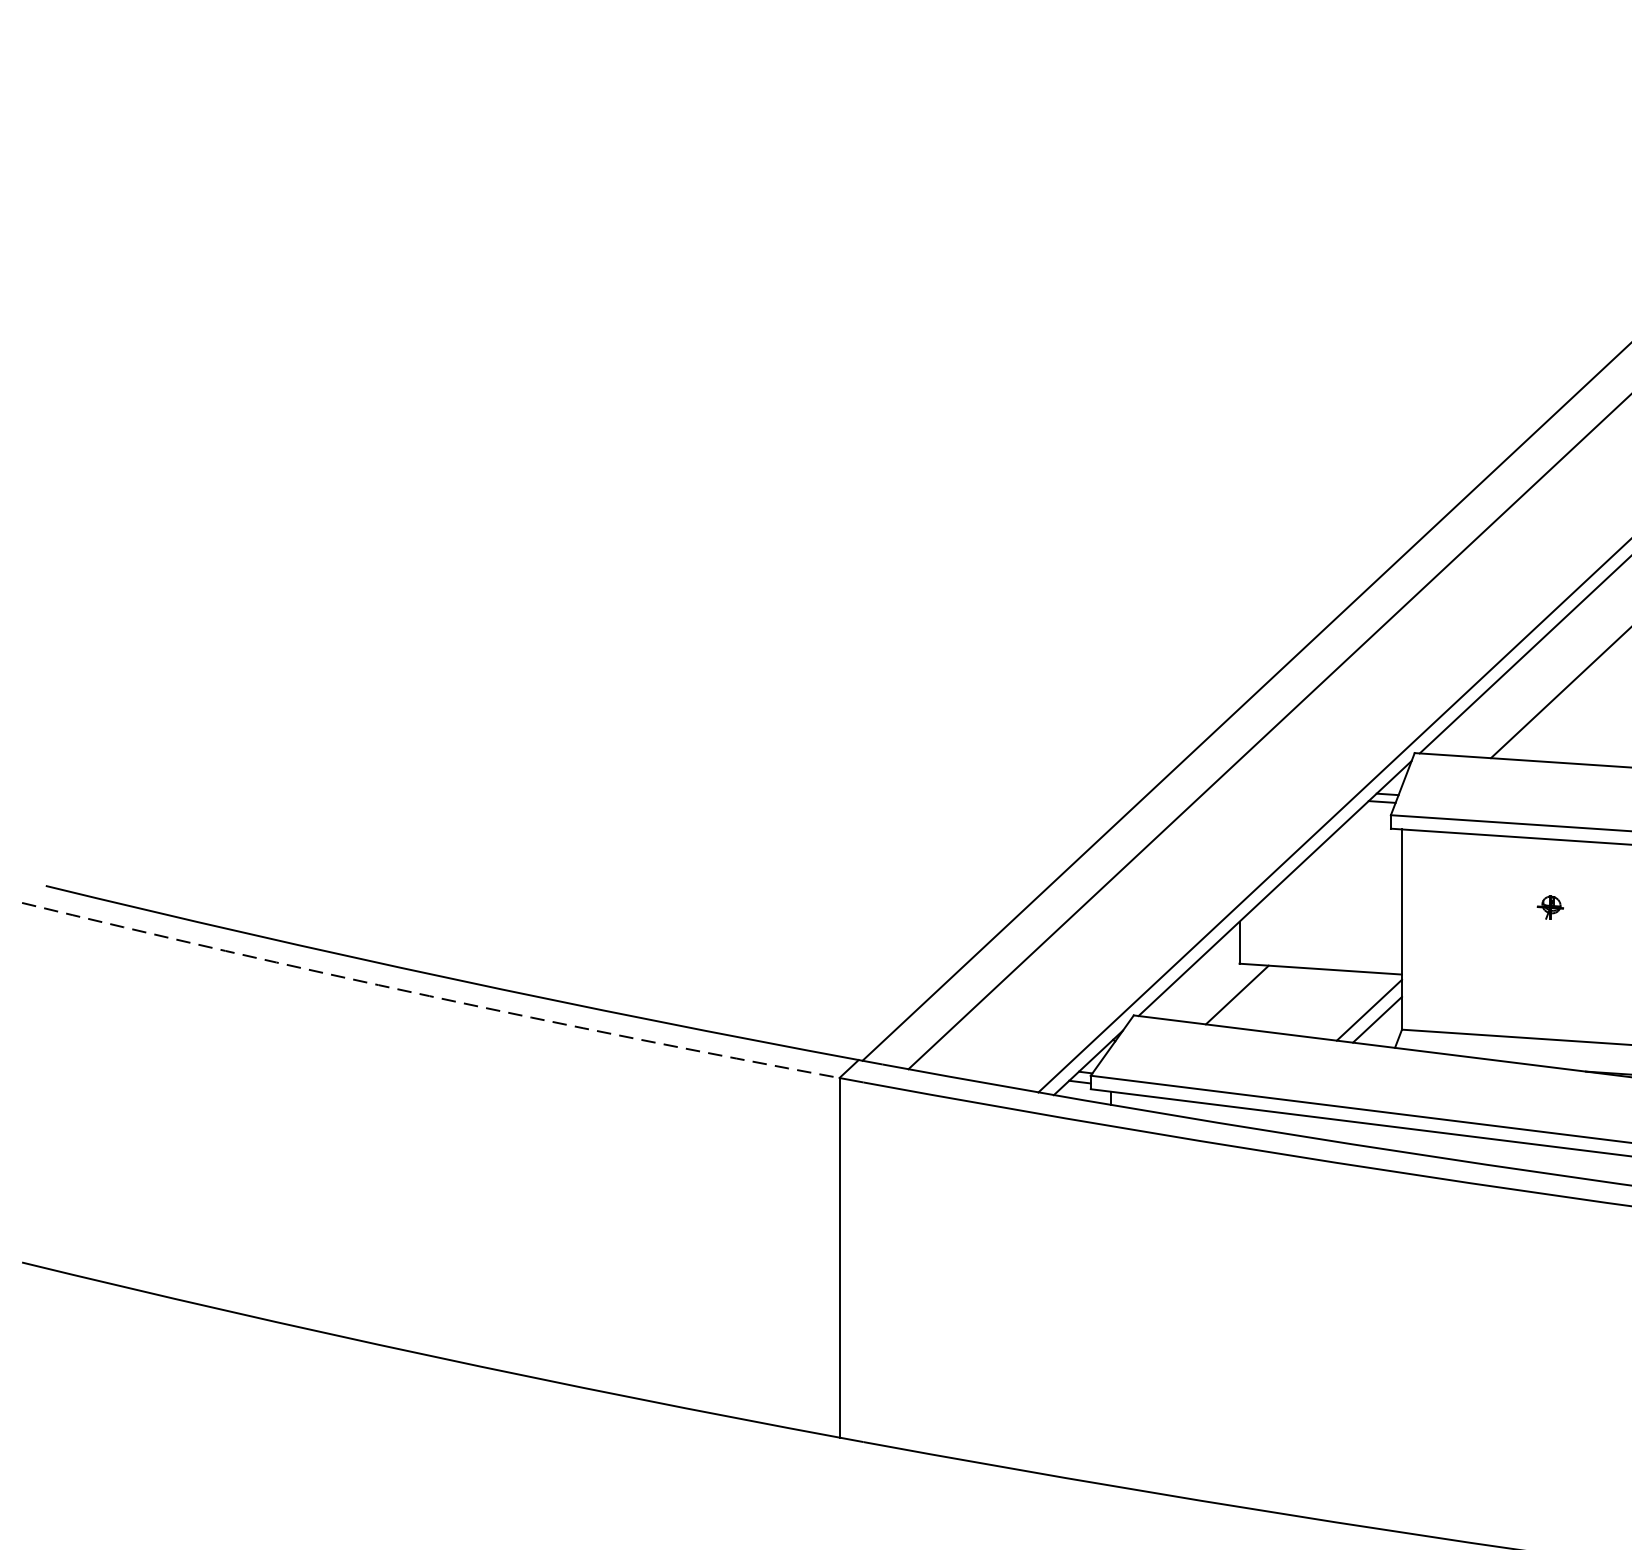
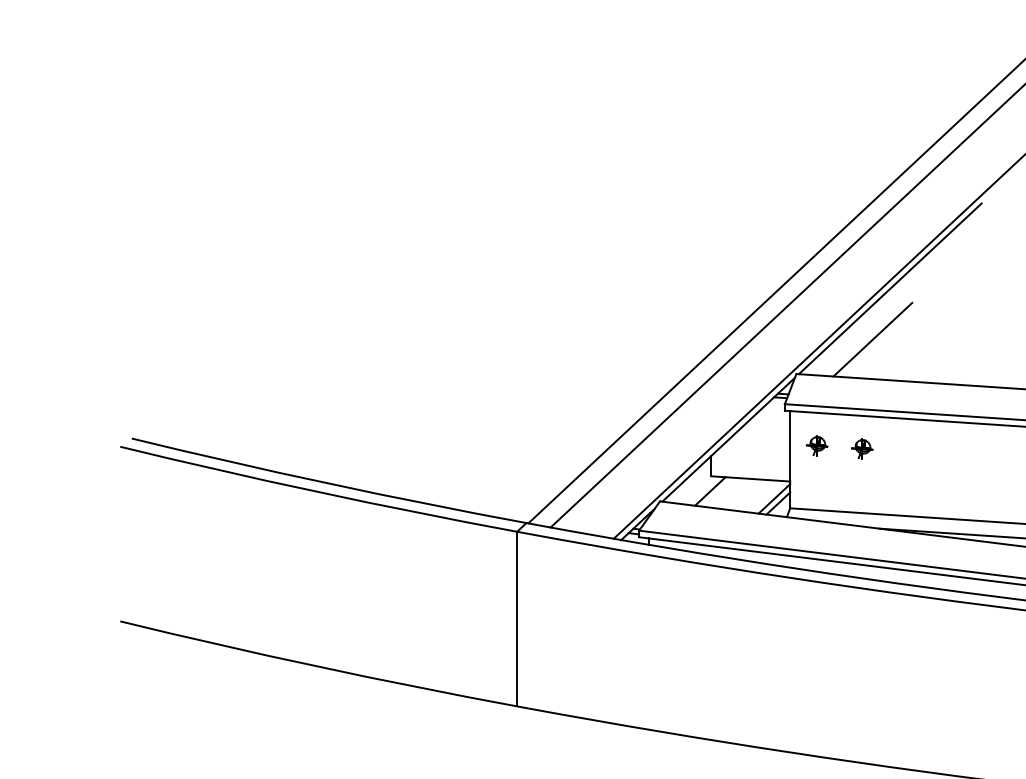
part: (1456, 900) -> (816, 445), added
part: (1550, 906) -> (862, 448), size x1.67
arc: (430, 997) -> (318, 492), dashed -> solid

